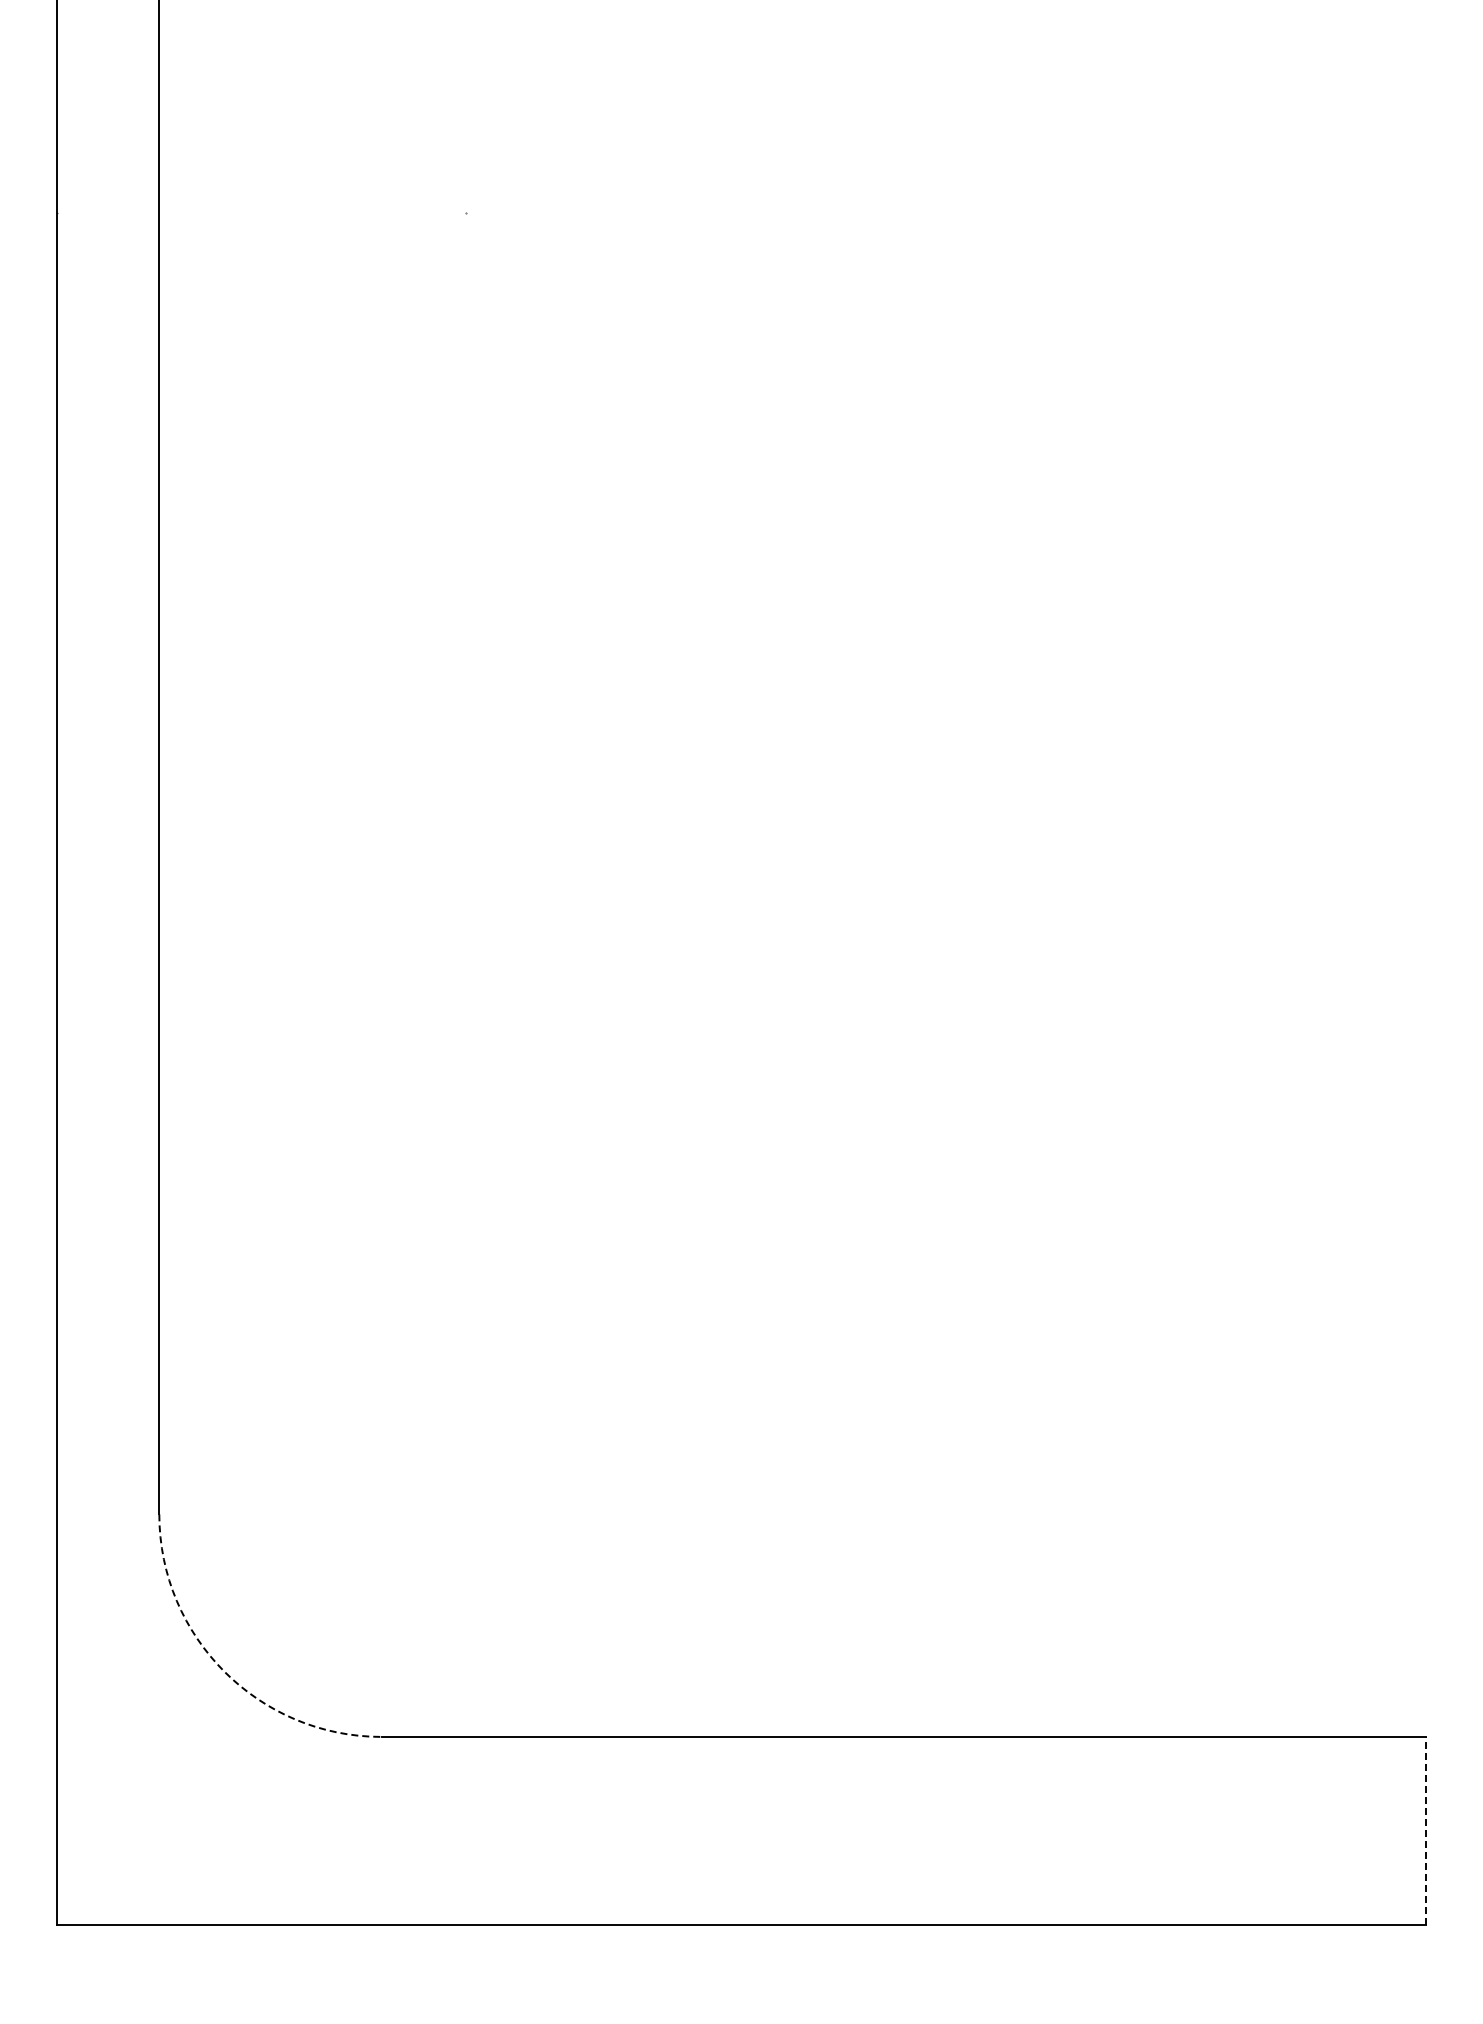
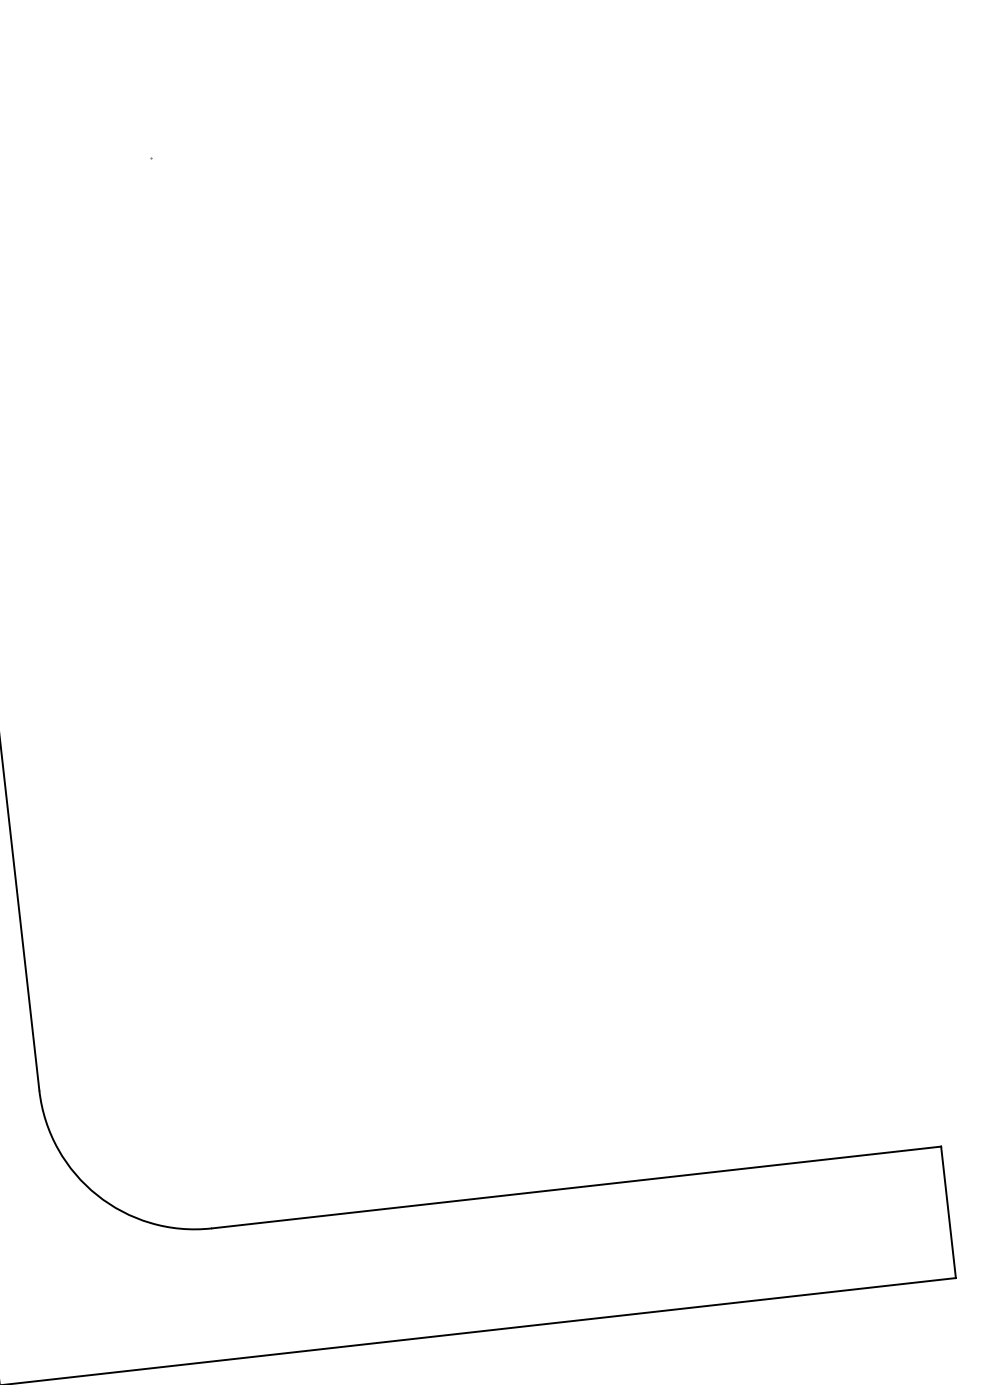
arc: (224, 1671) -> (97, 1195), dashed -> solid
line: (1426, 1830) -> (948, 1211), dashed -> solid

